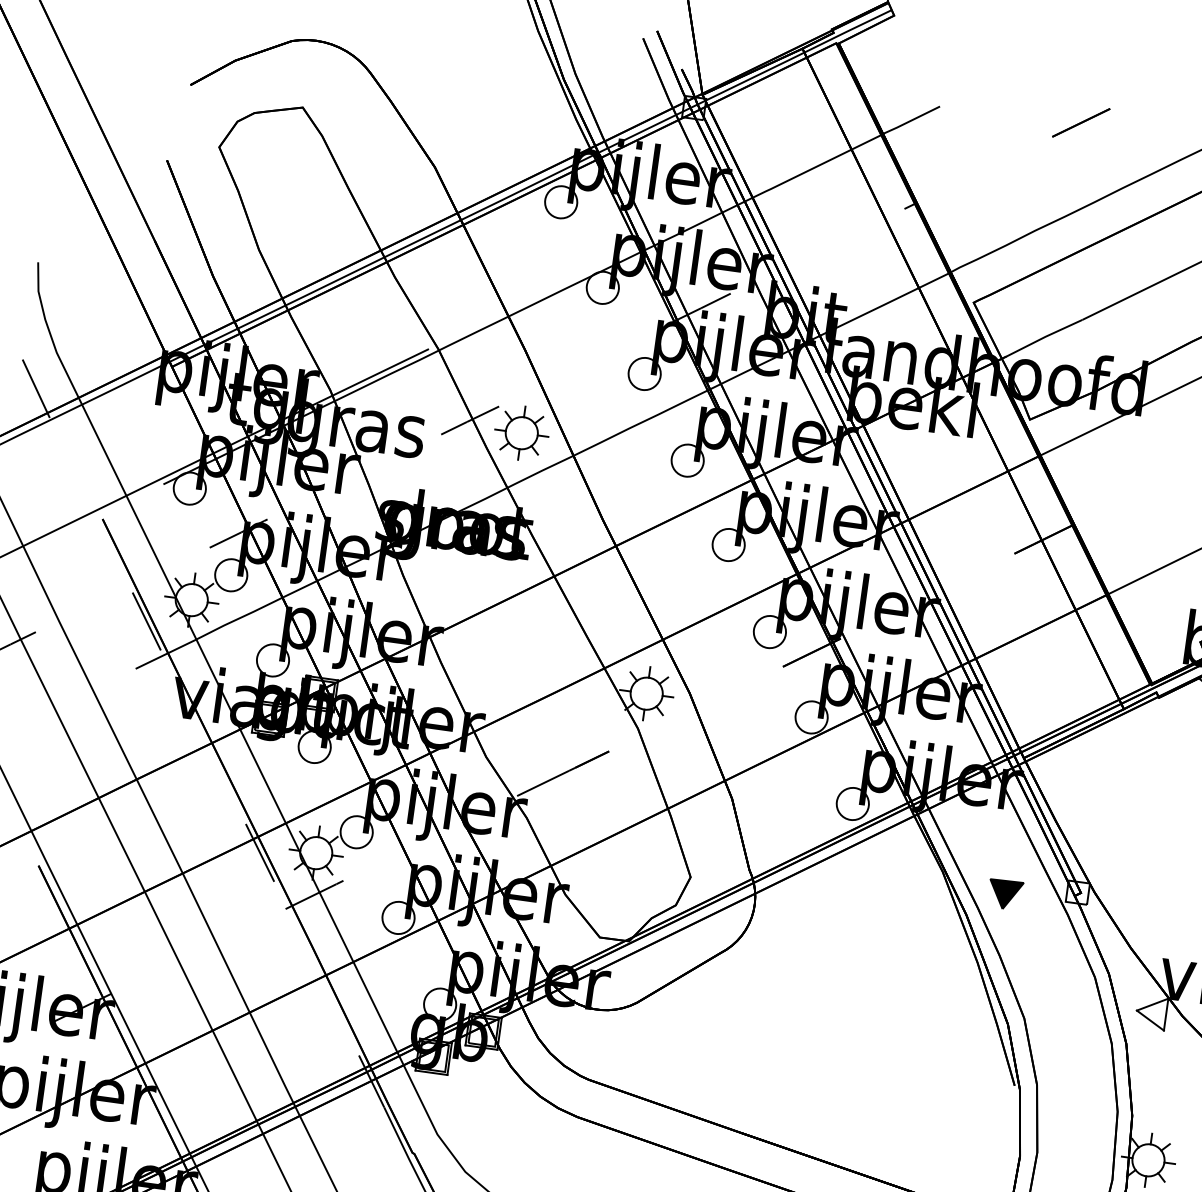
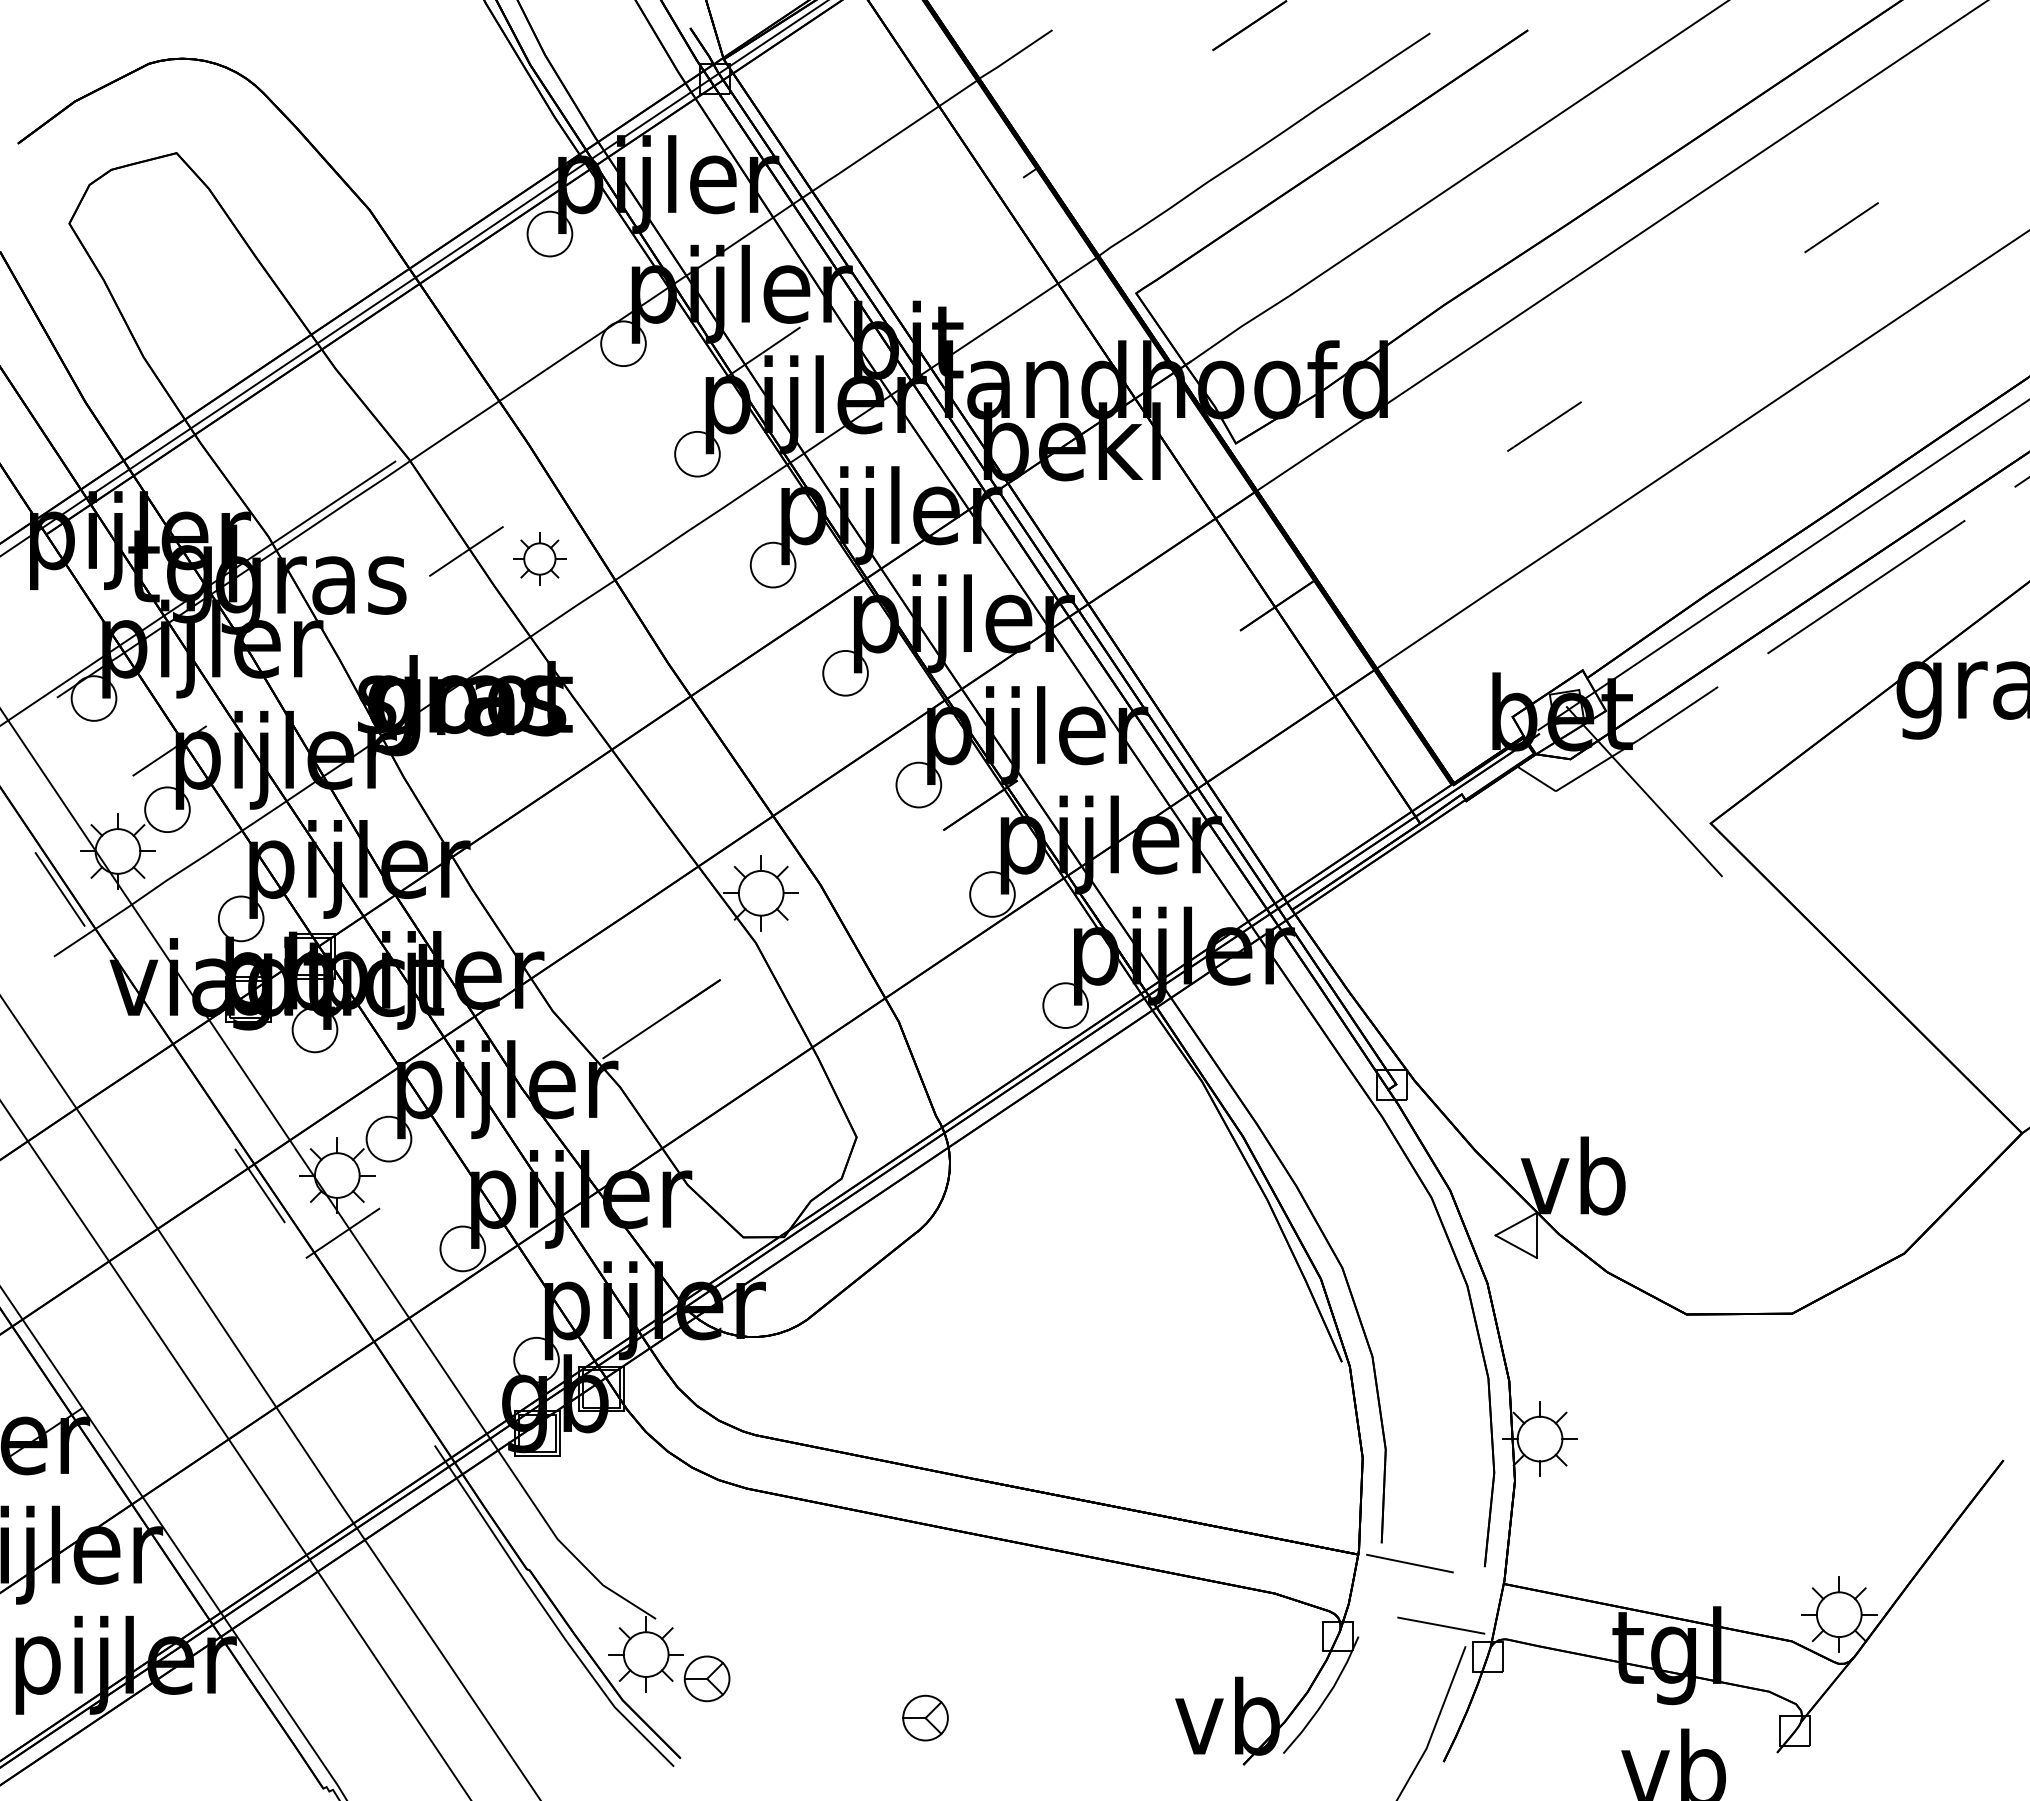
part: (521, 432) -> (539, 558), size x0.7
part: (1005, 894) -> (1292, 1100), removed

